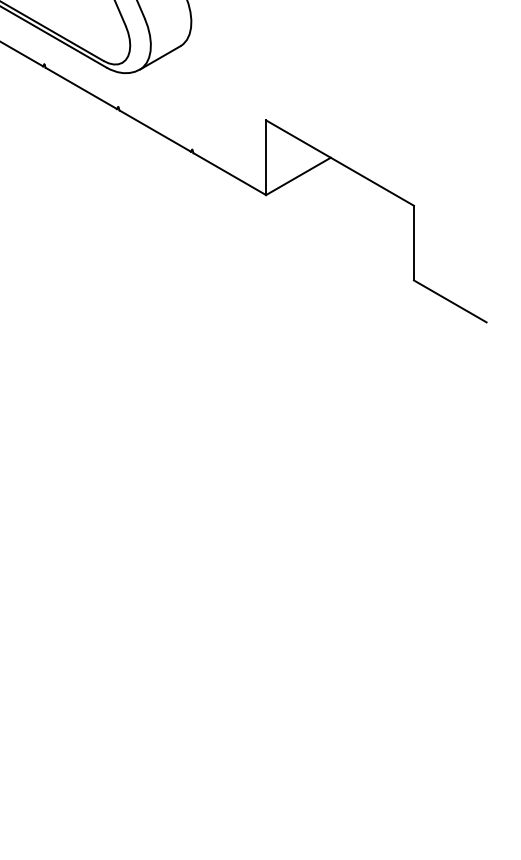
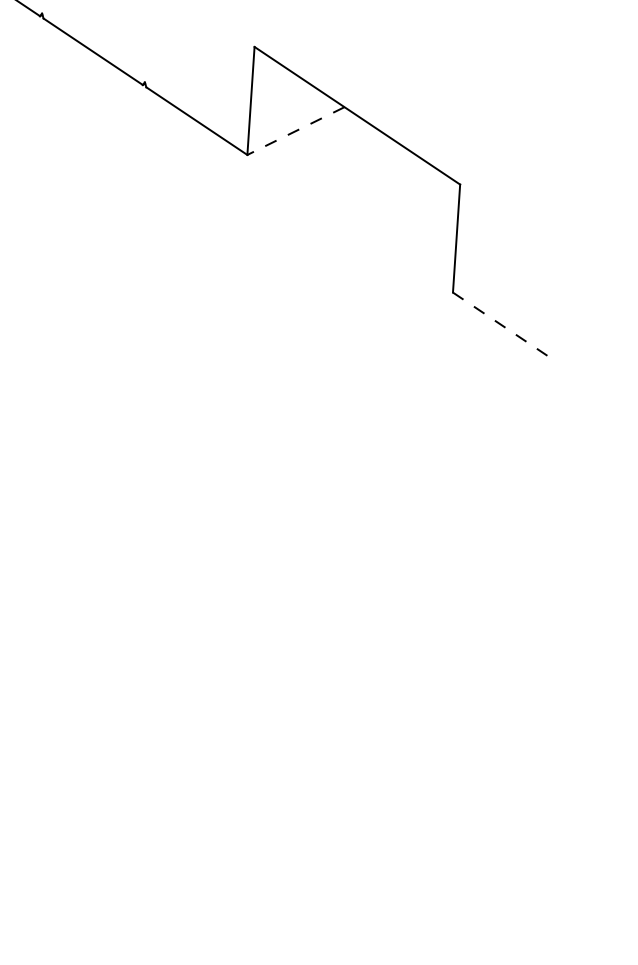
line: (298, 176) -> (295, 131), solid -> dashed
line: (450, 301) -> (503, 326), solid -> dashed

